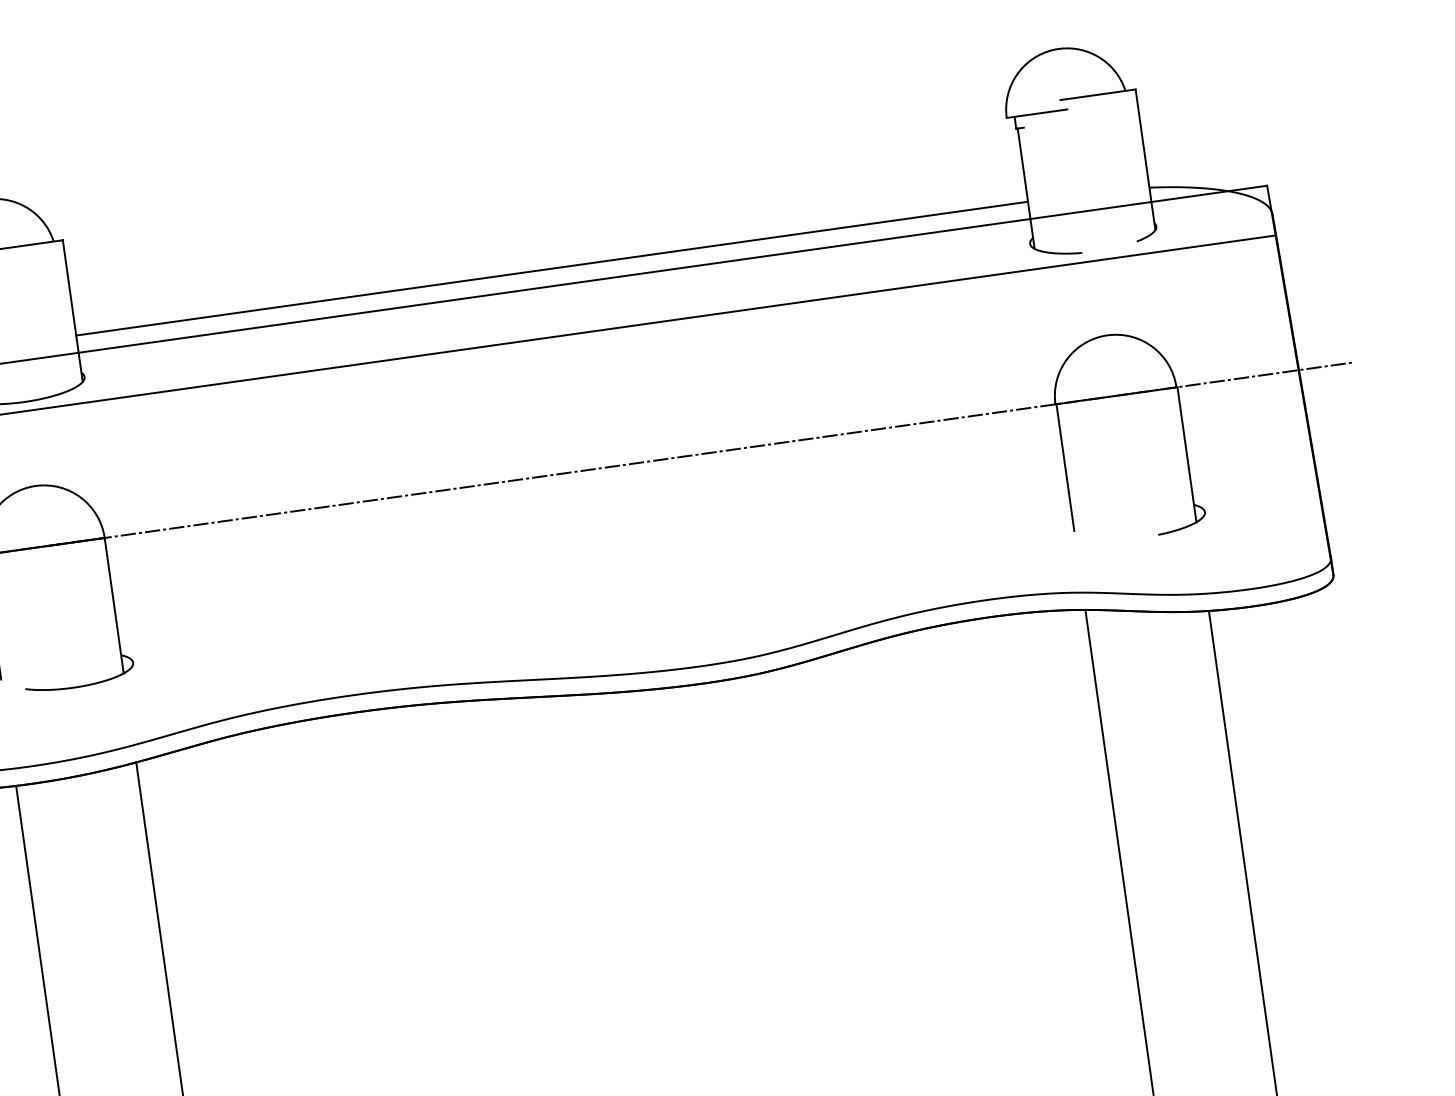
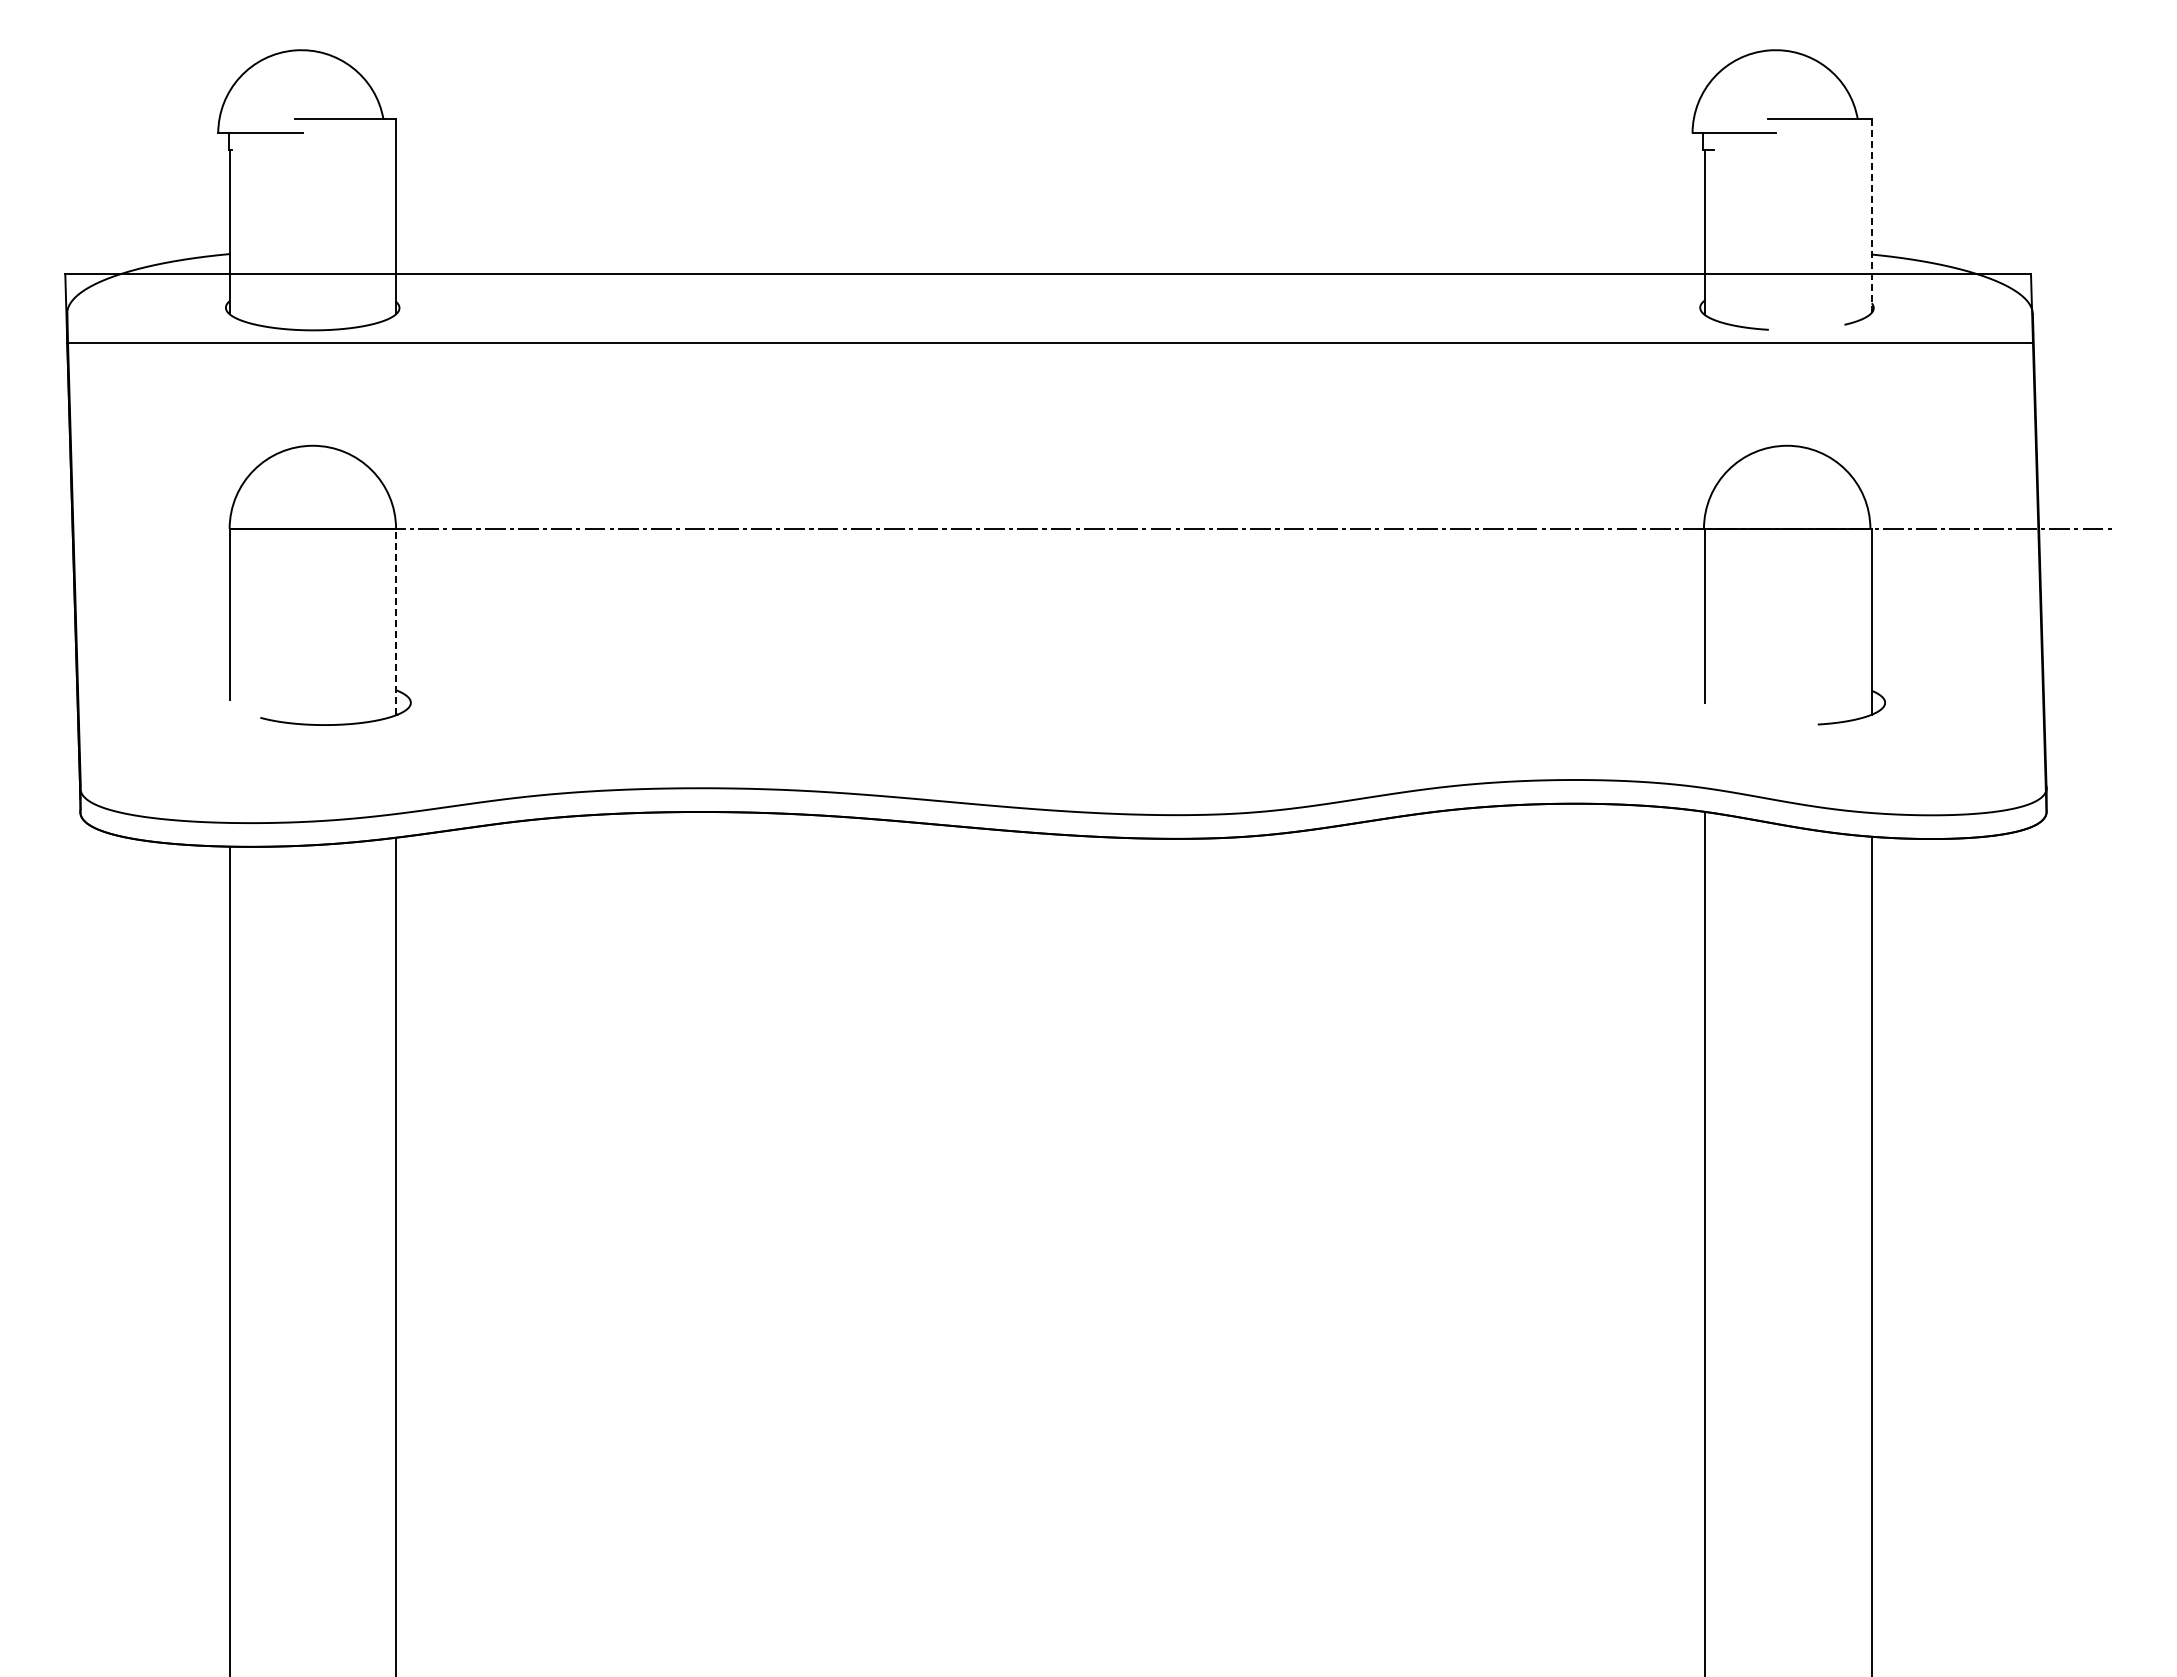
line: (1145, 160) -> (1871, 216), solid -> dashed
line: (551, 268) -> (1050, 250), removed
line: (114, 605) -> (396, 621), solid -> dashed

